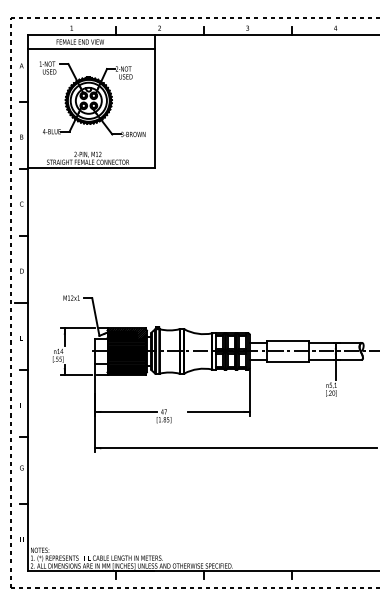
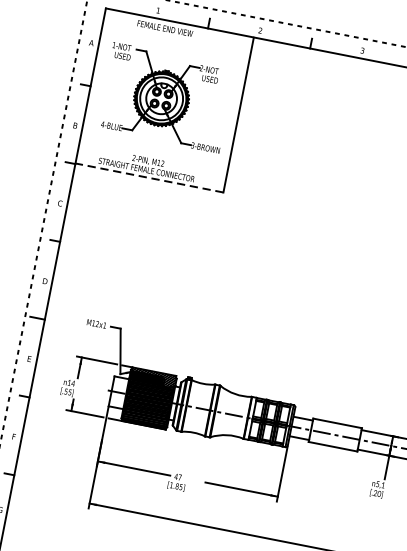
line: (91, 48) -> (176, 38), removed
line: (91, 168) -> (149, 178), solid -> dashed

